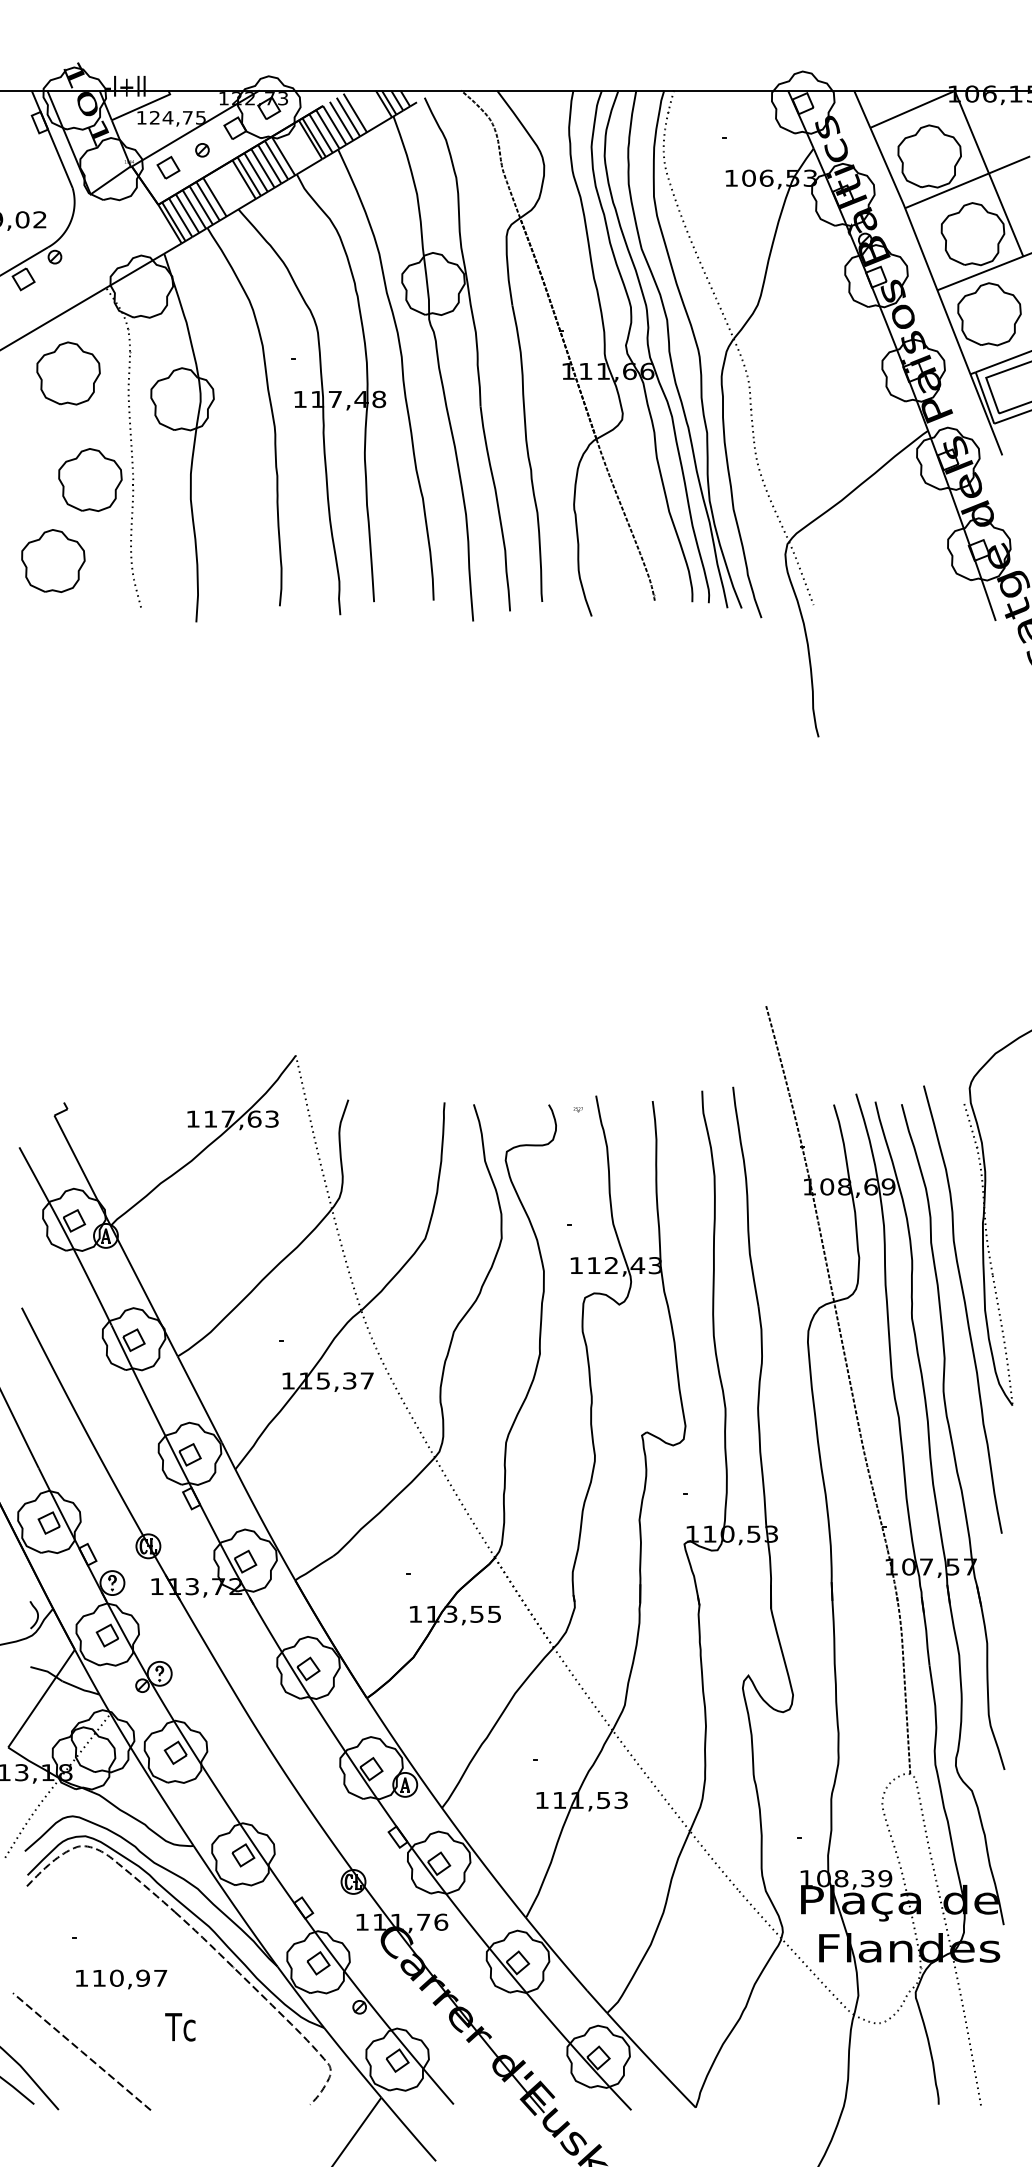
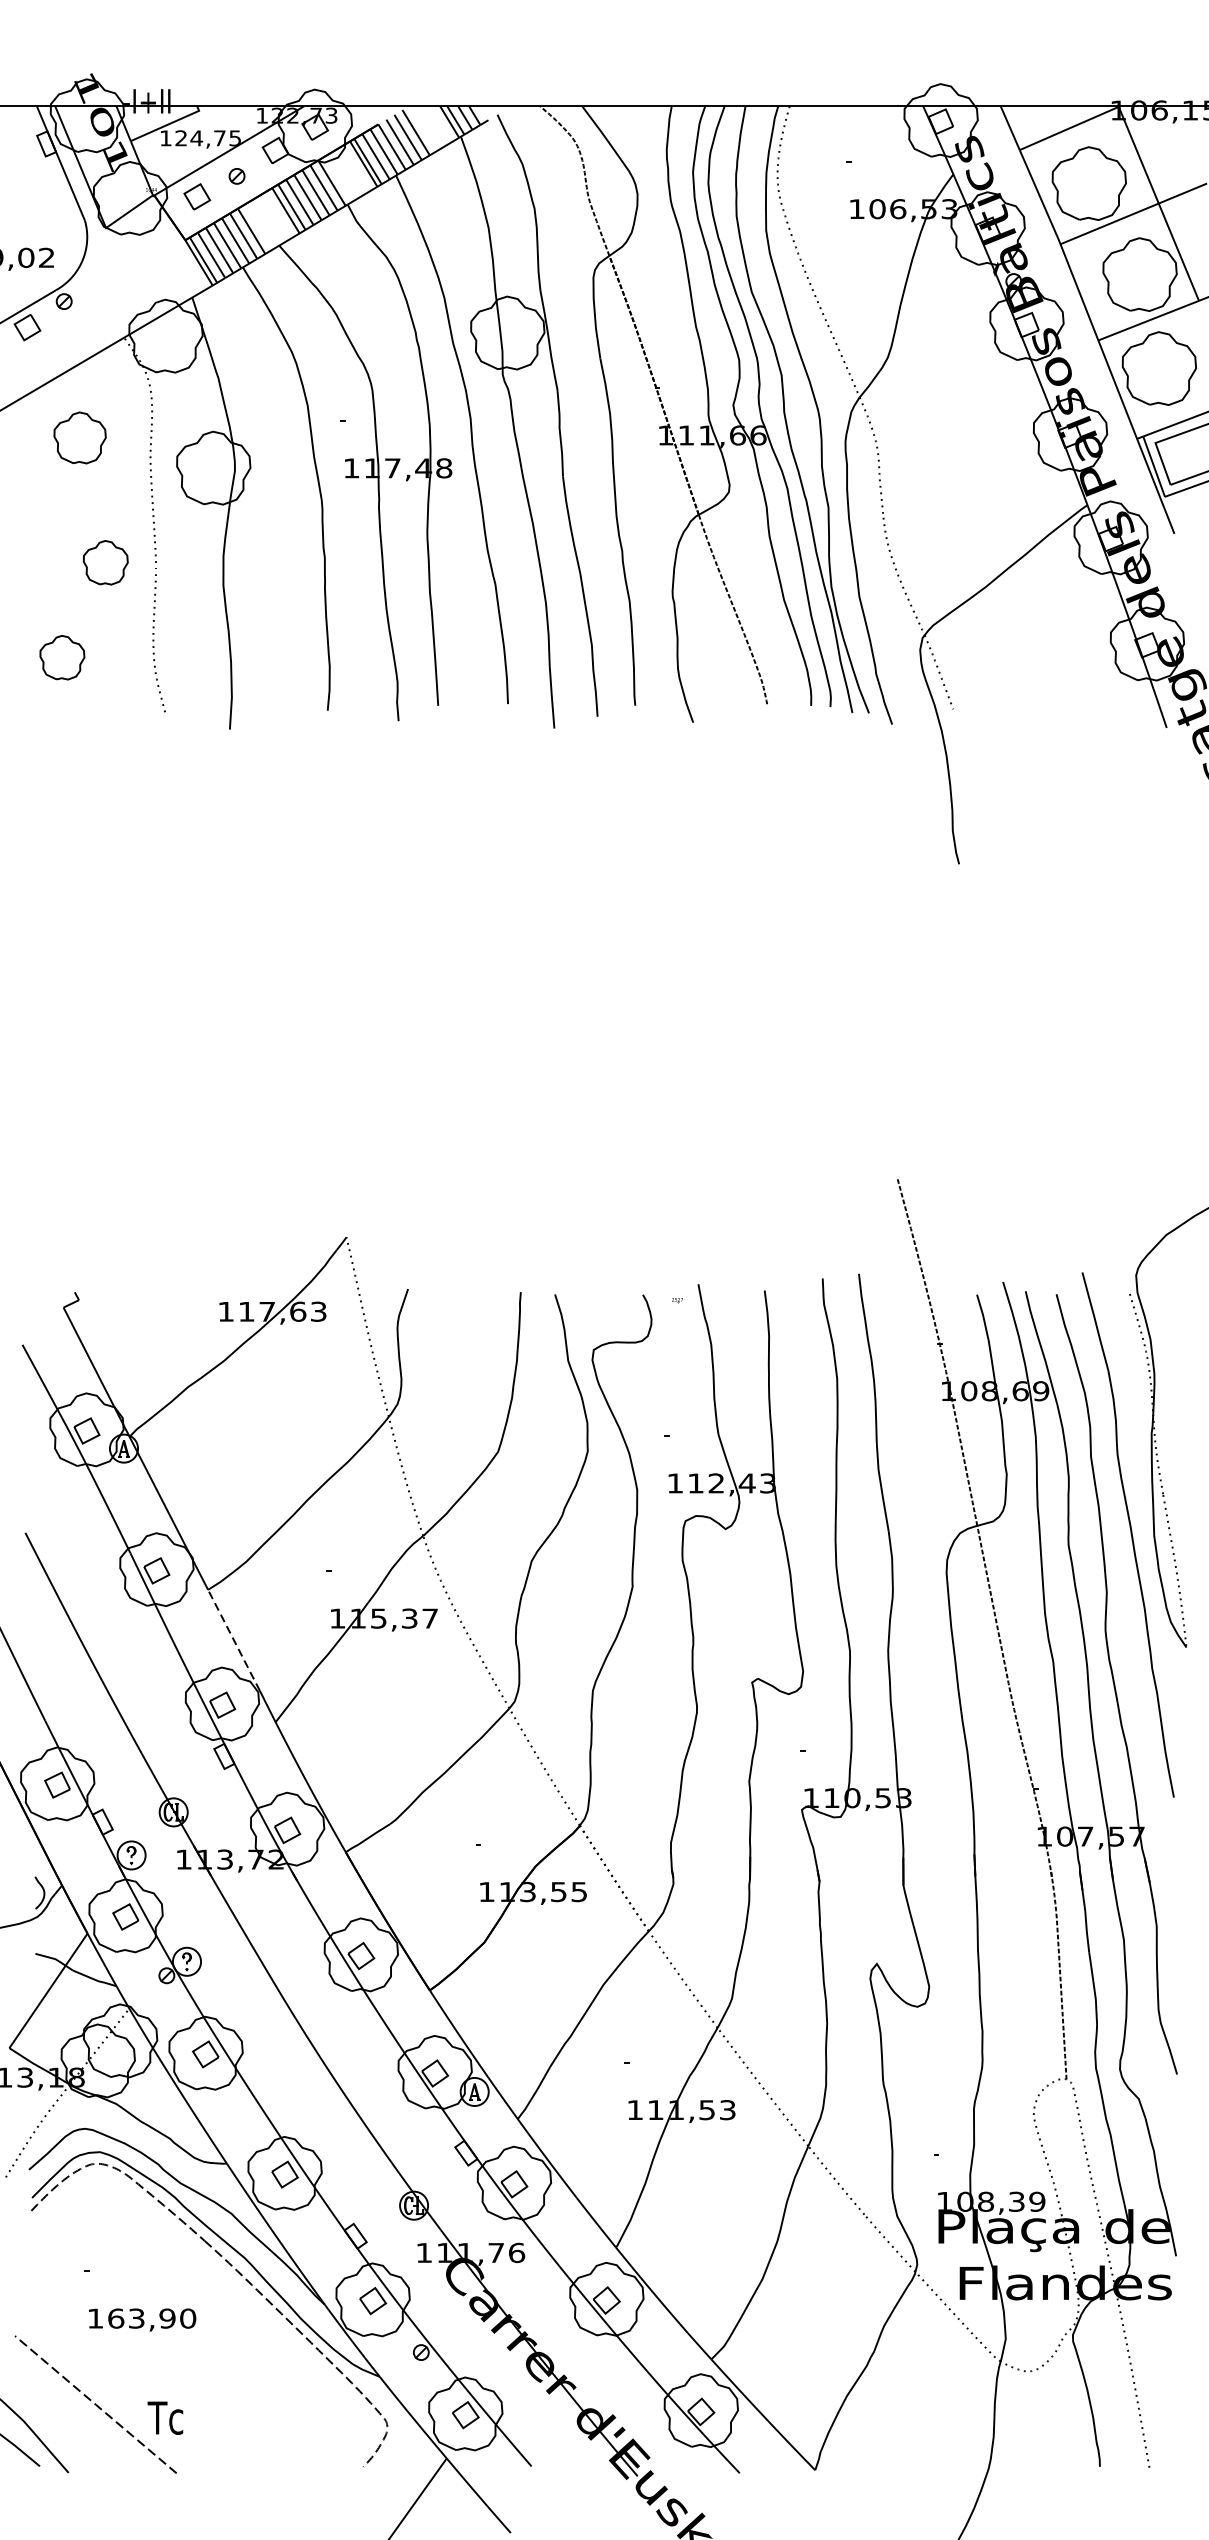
part: (68, 373) -> (80, 437), size x0.7
part: (90, 479) -> (105, 562), size x0.6
part: (53, 560) -> (62, 657), size x0.6
line: (199, 1399) -> (233, 1640), solid -> dashed
text: (129, 1977) -> (151, 2317), 110,97 -> 163,90
text: (180, 2027) -> (165, 2418), moved

